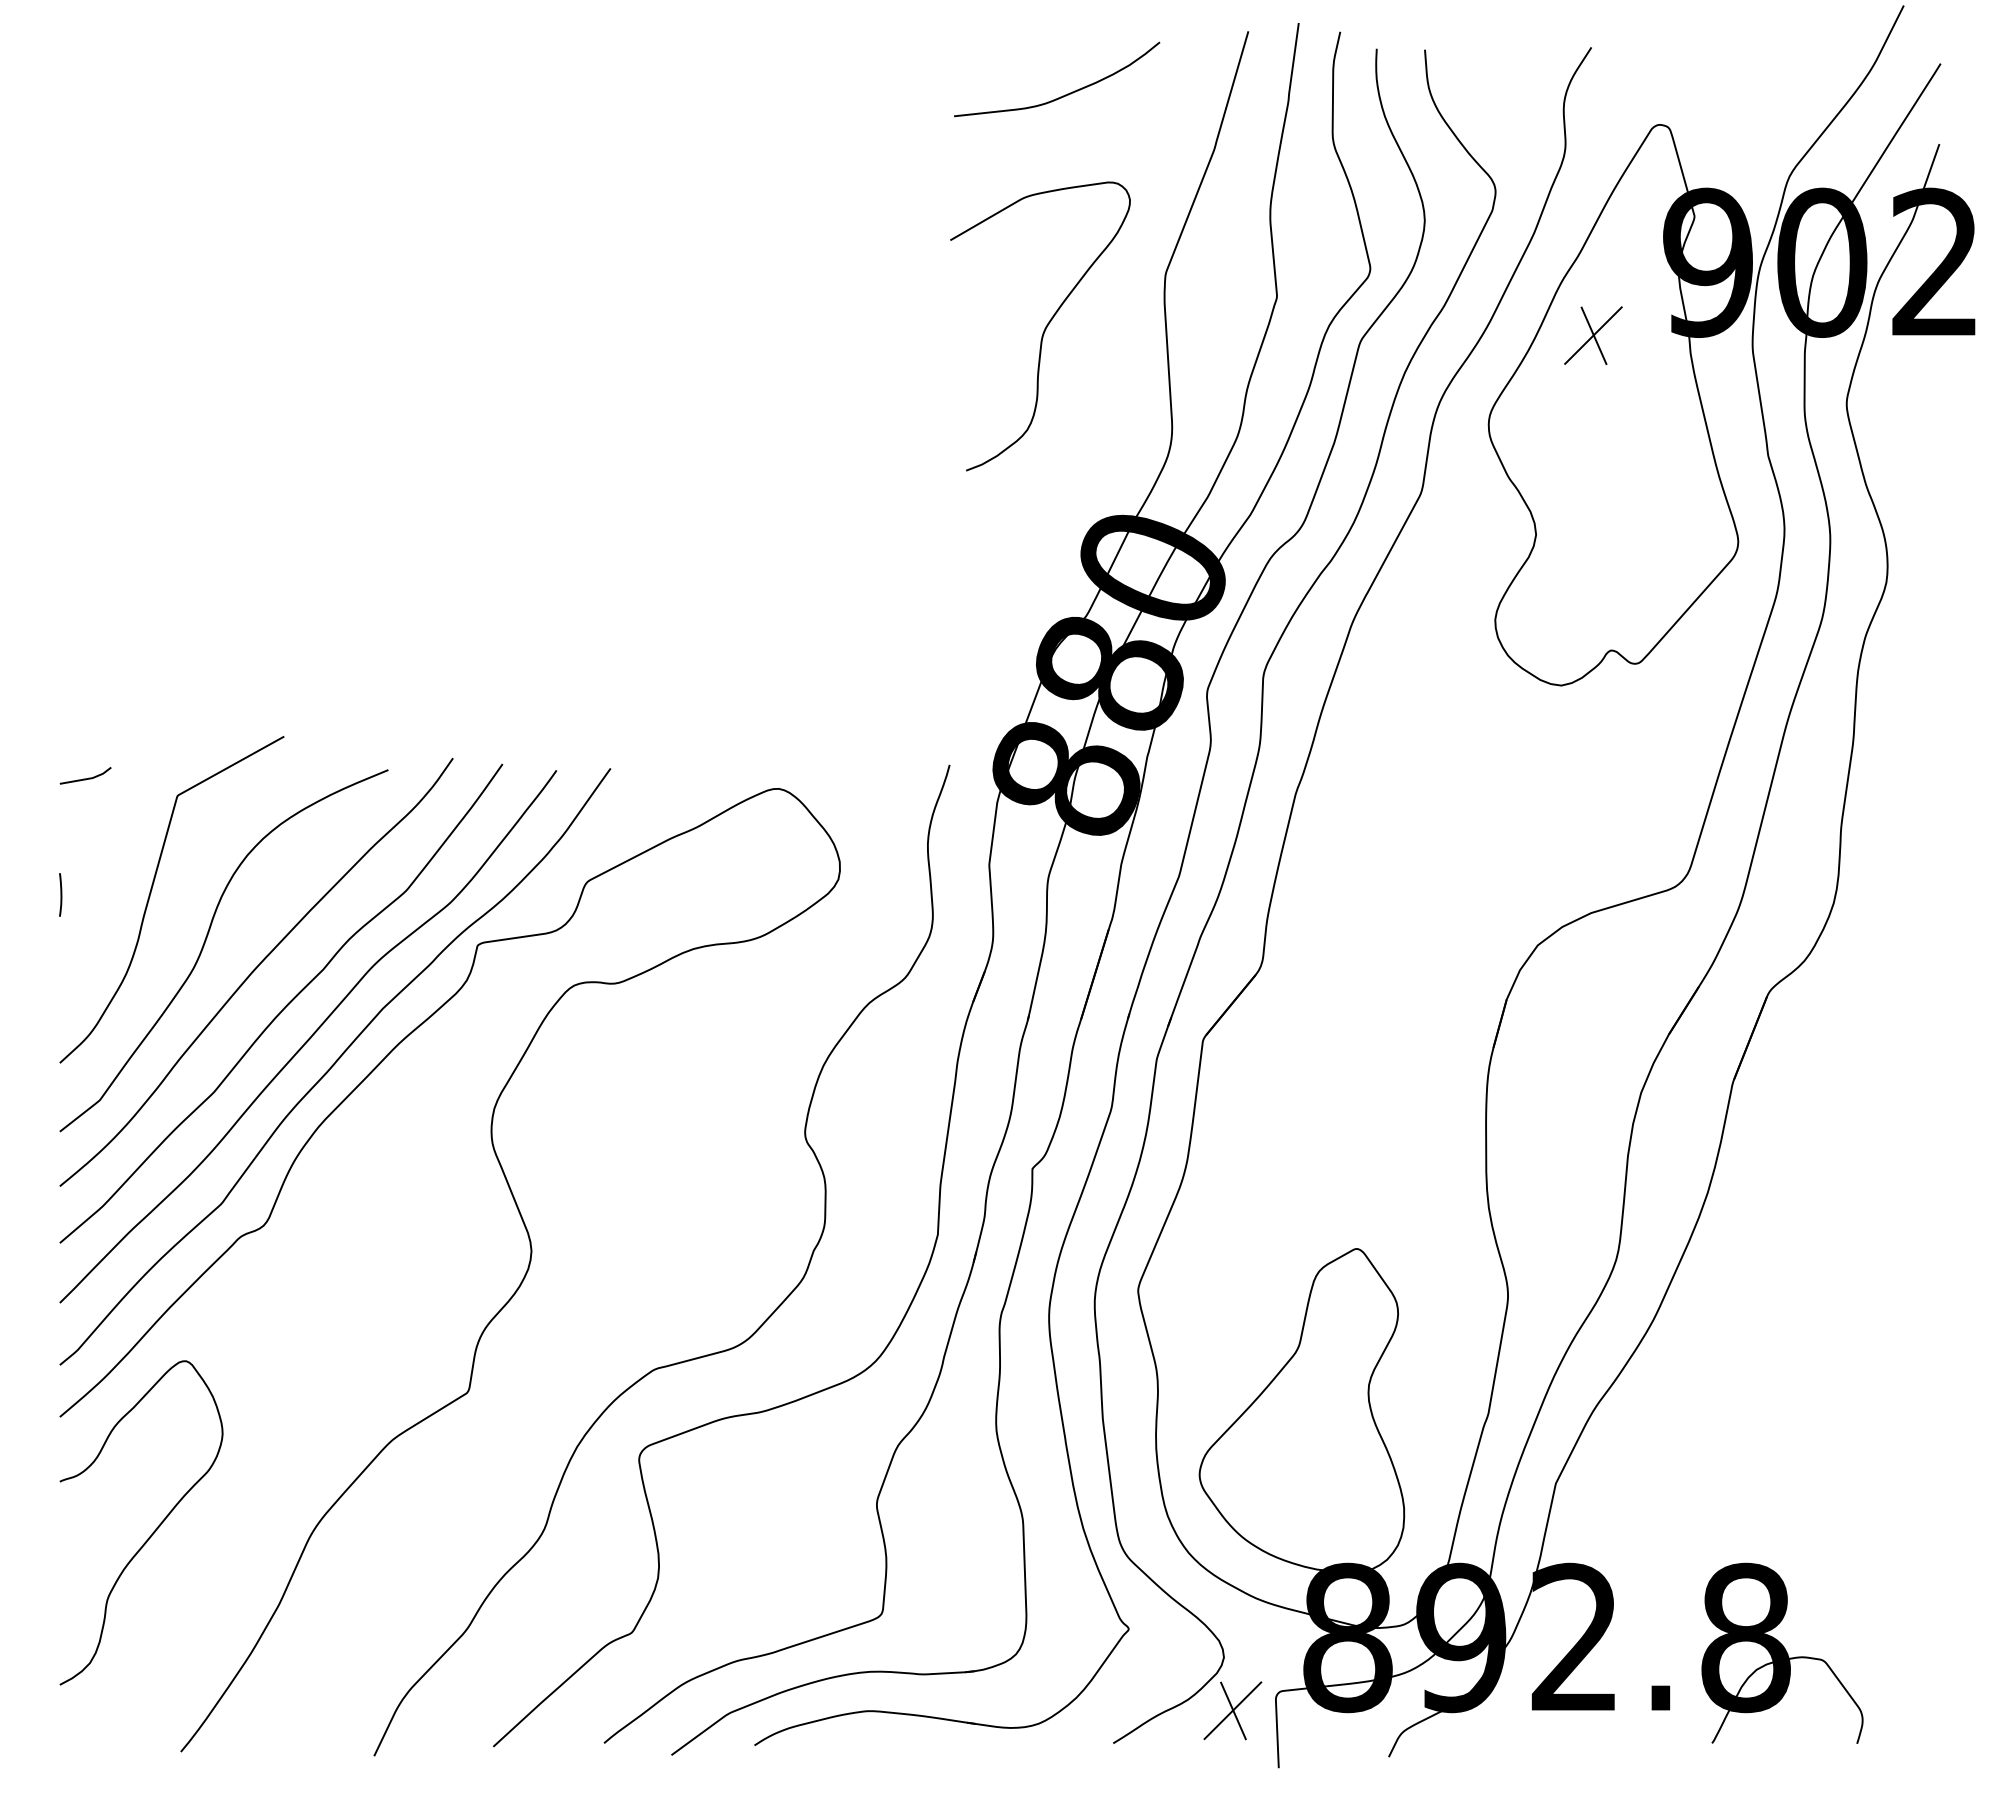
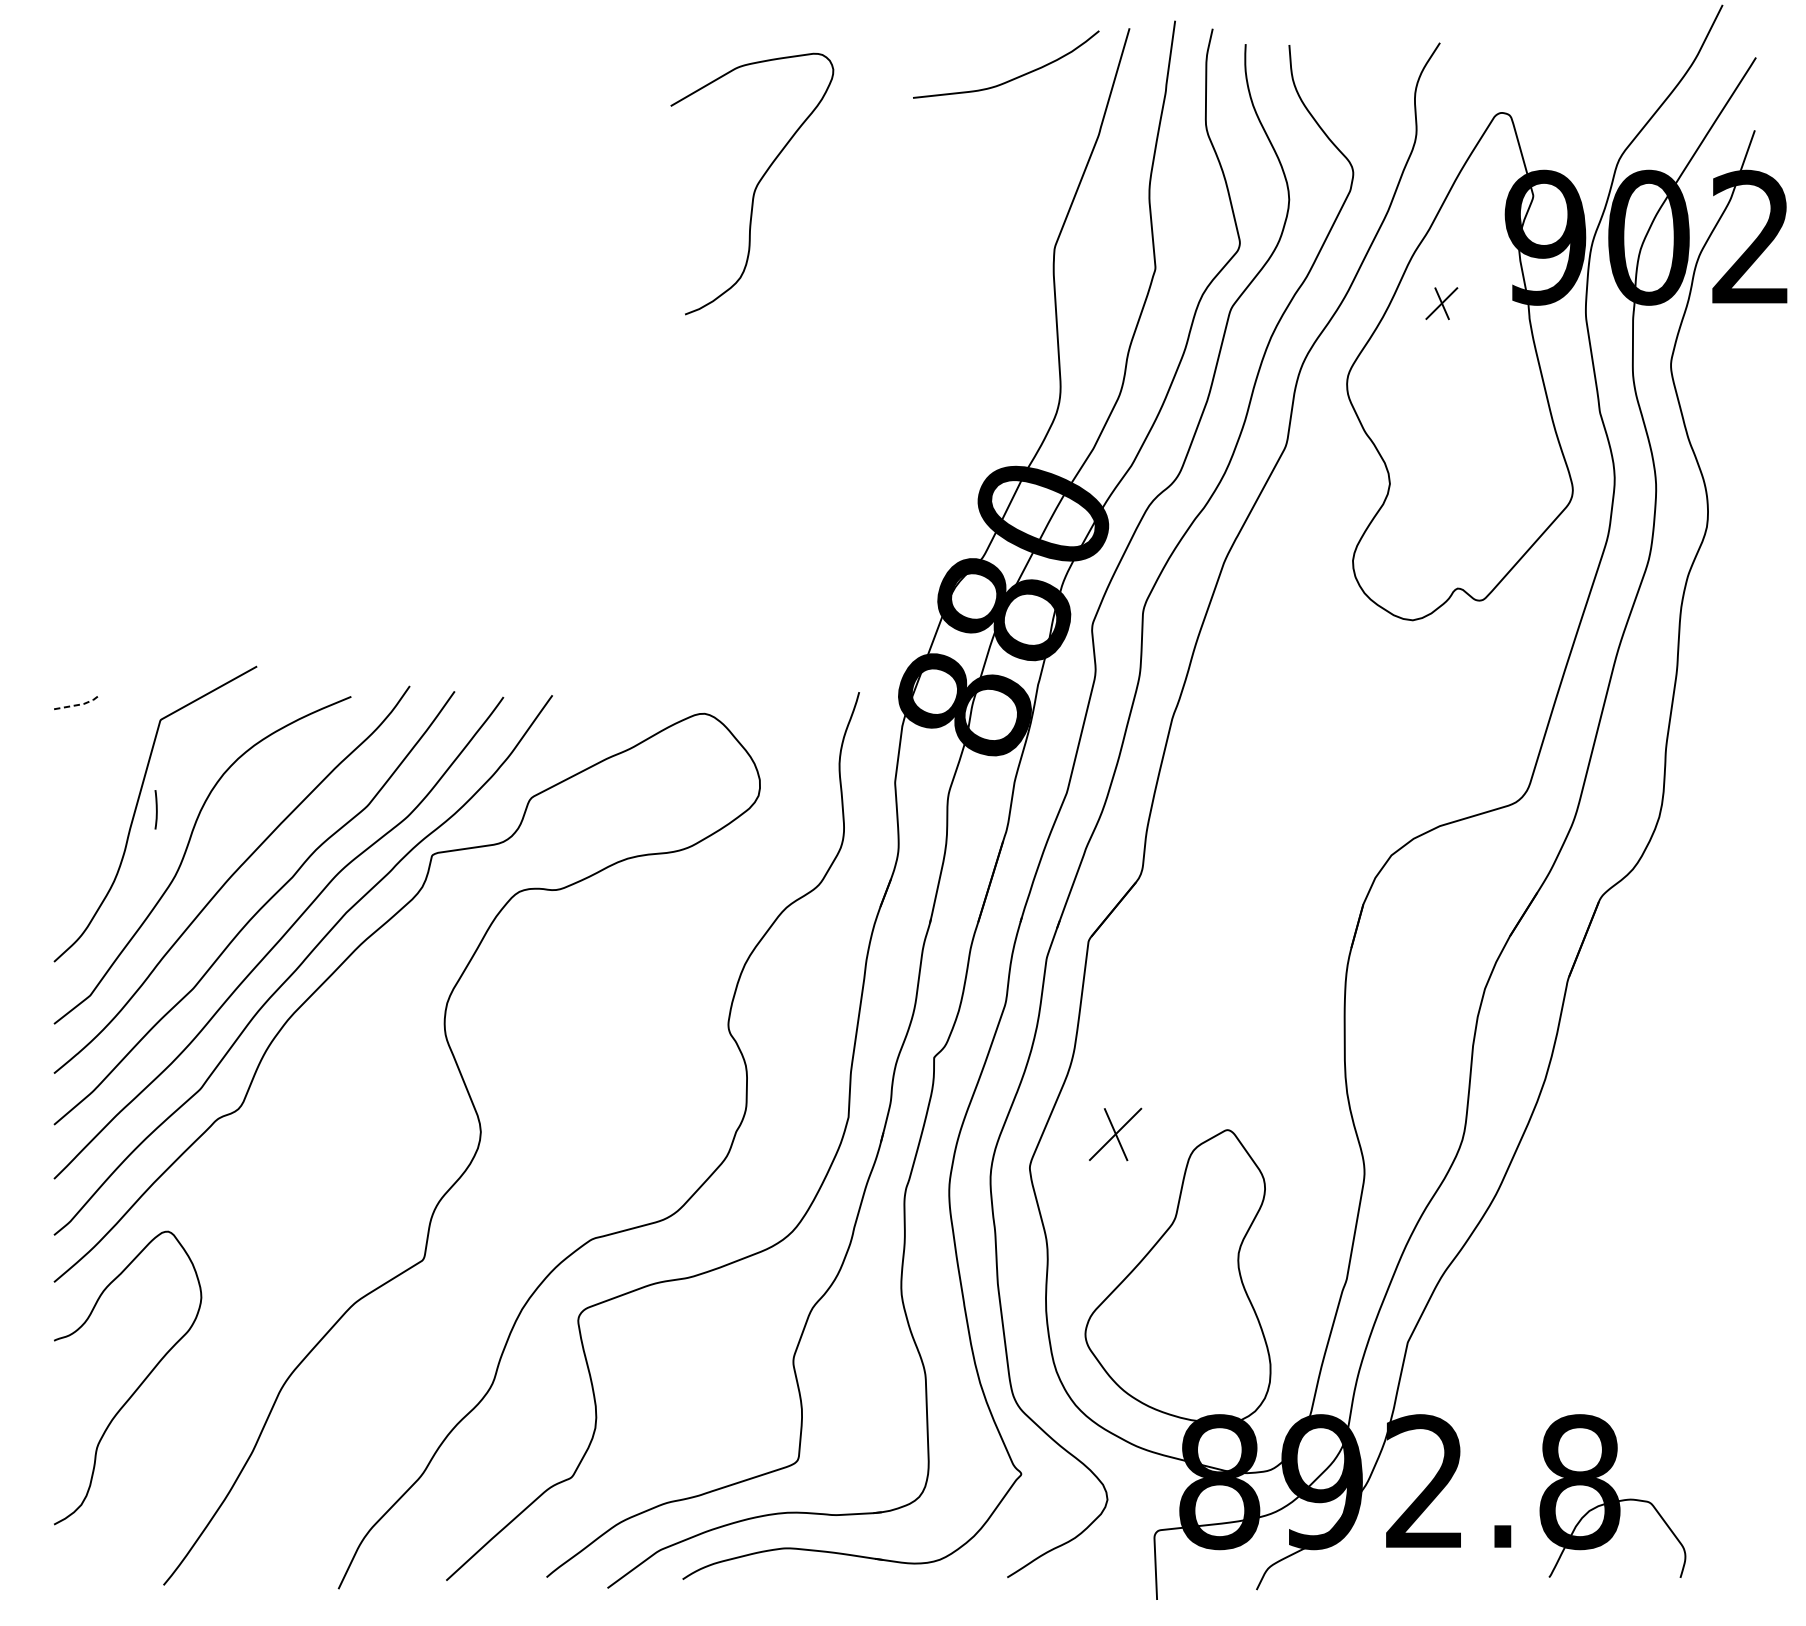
curve: (1062, 95) -> (1011, 79), moved
curve: (1044, 328) -> (755, 185), moved
part: (1593, 335) -> (1441, 303), size x0.6
line: (88, 778) -> (79, 704), solid -> dashed
line: (60, 894) -> (156, 809), moved
part: (1232, 1710) -> (1115, 1134), moved

